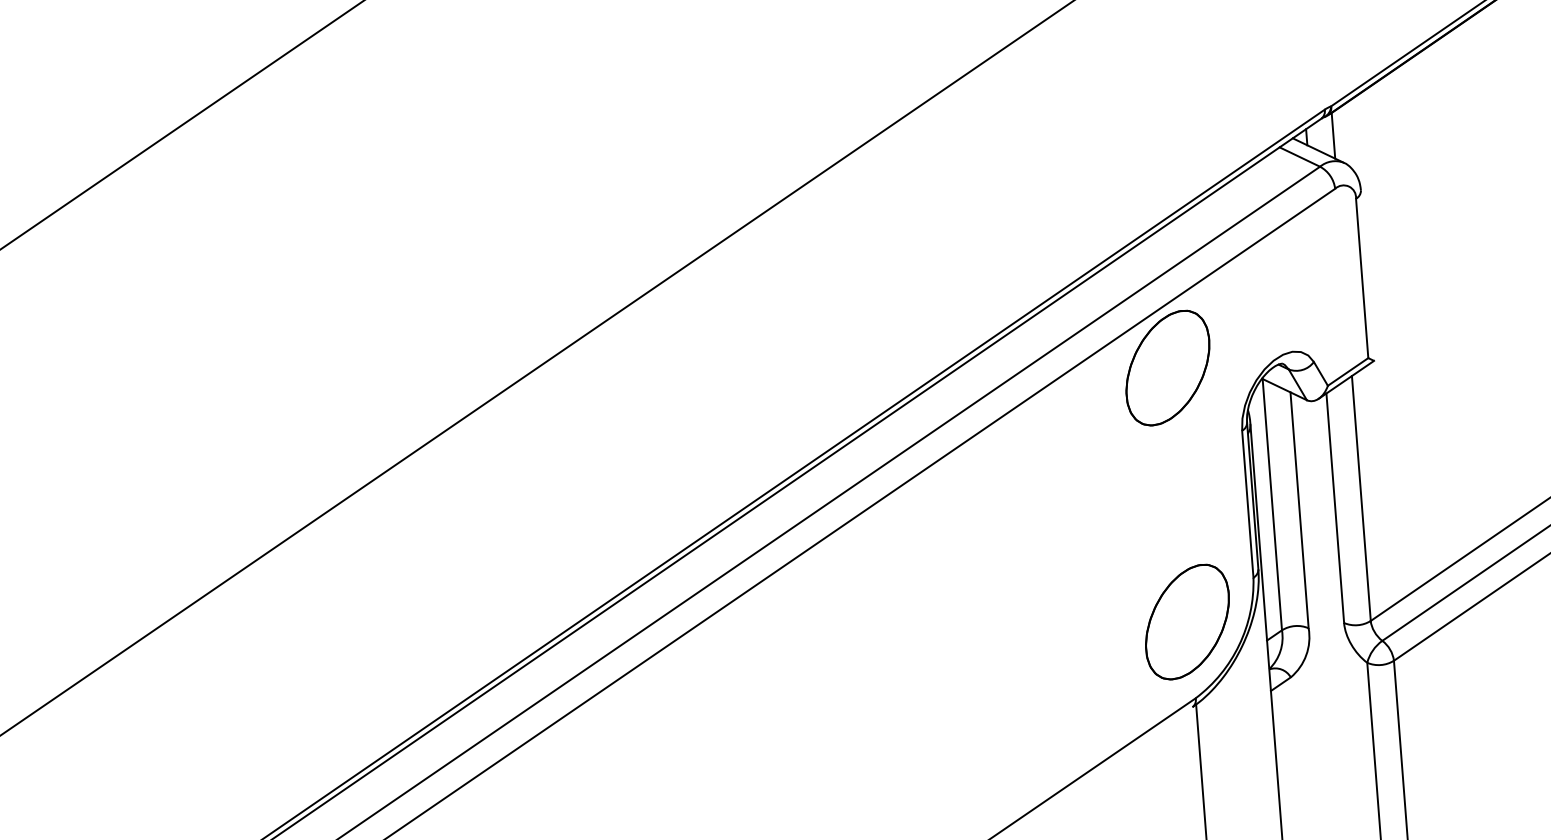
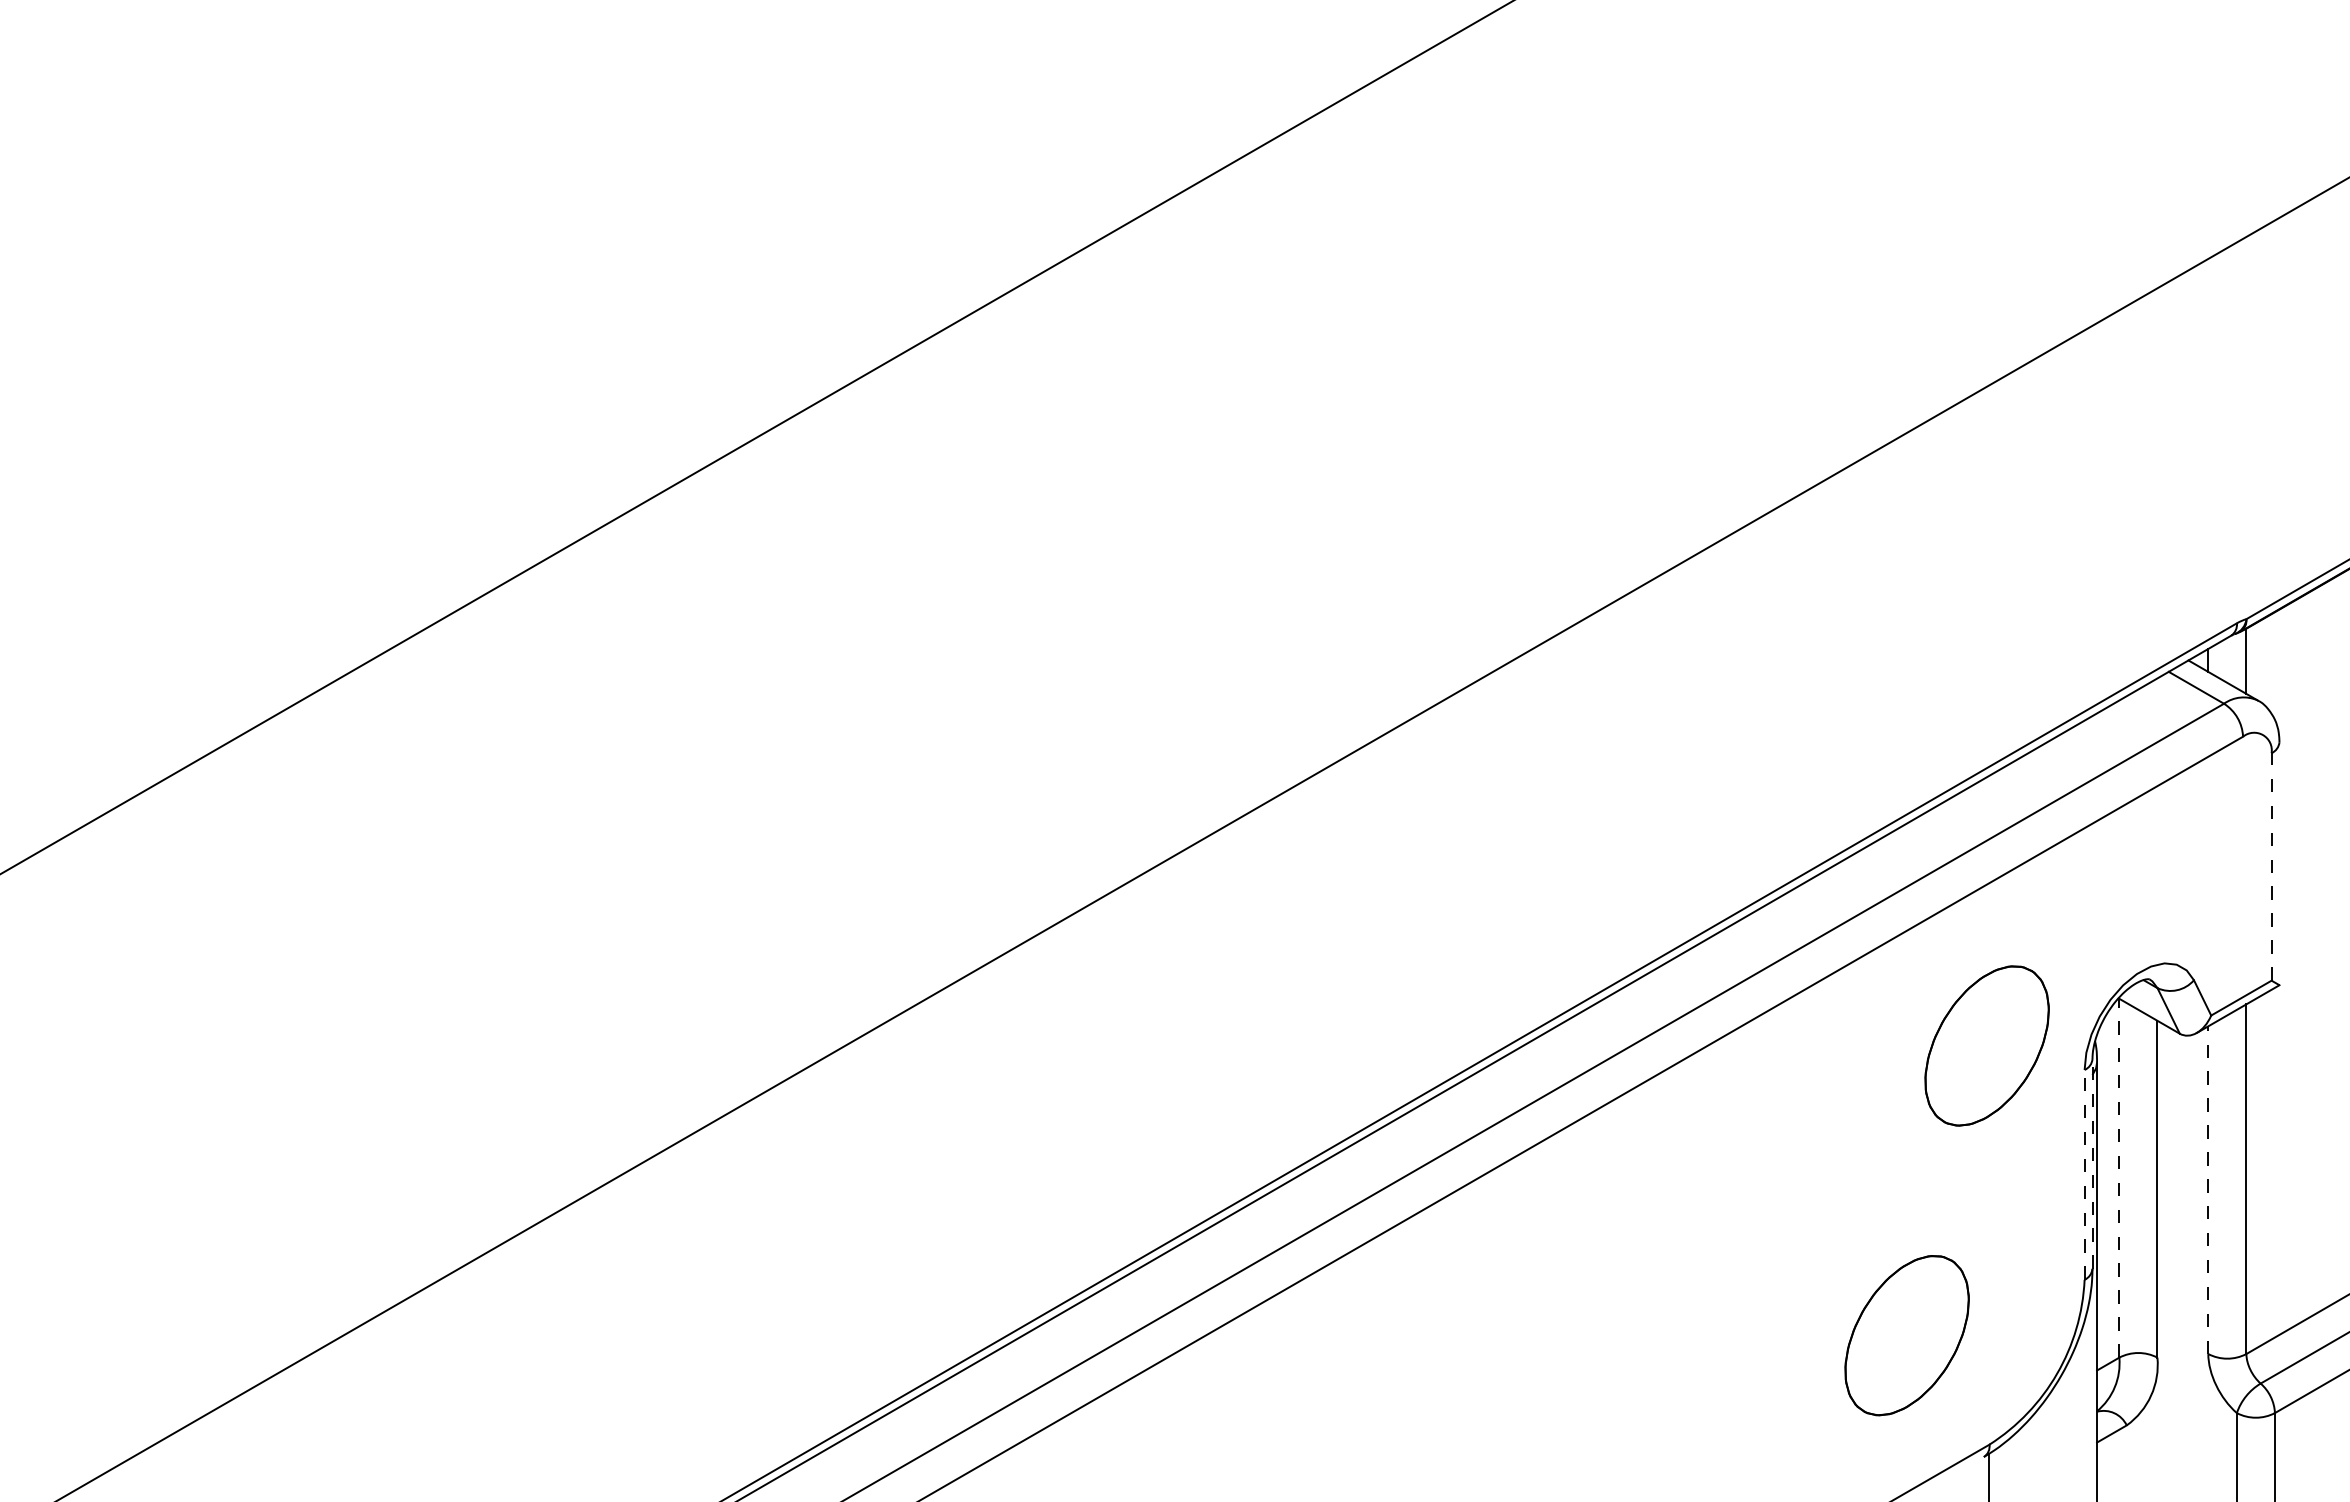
line: (1362, 278) -> (2271, 866), solid -> dashed
part: (1167, 367) -> (1986, 1045), moved
line: (1252, 495) -> (2092, 1163), solid -> dashed
line: (1247, 503) -> (2084, 1174), solid -> dashed
line: (1272, 504) -> (2119, 1177), solid -> dashed
line: (1335, 508) -> (2208, 1190), solid -> dashed
part: (1187, 622) -> (1906, 1335), moved

